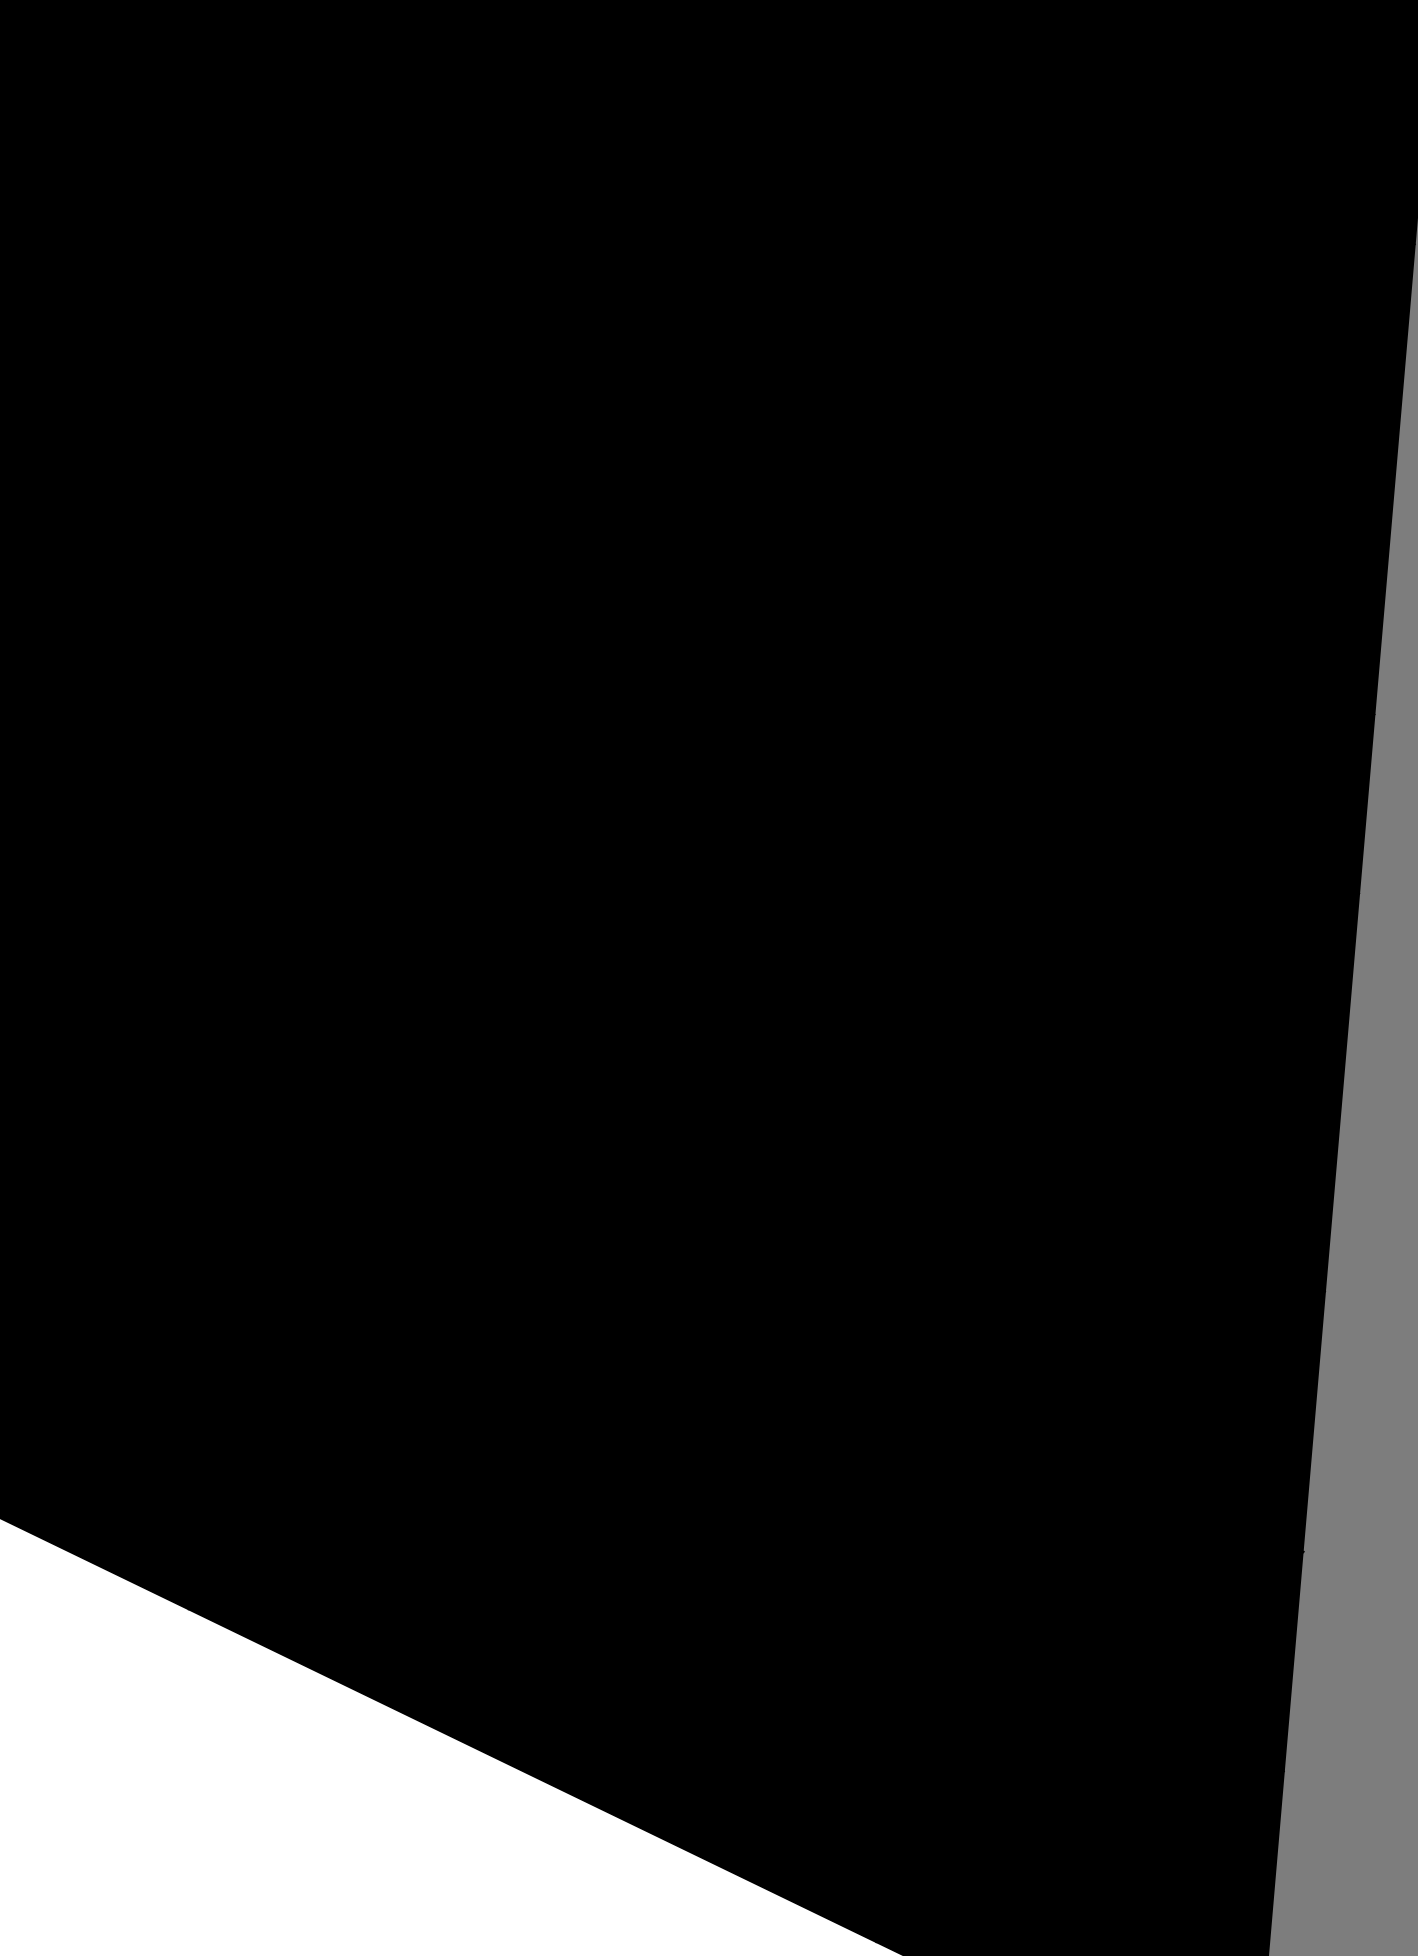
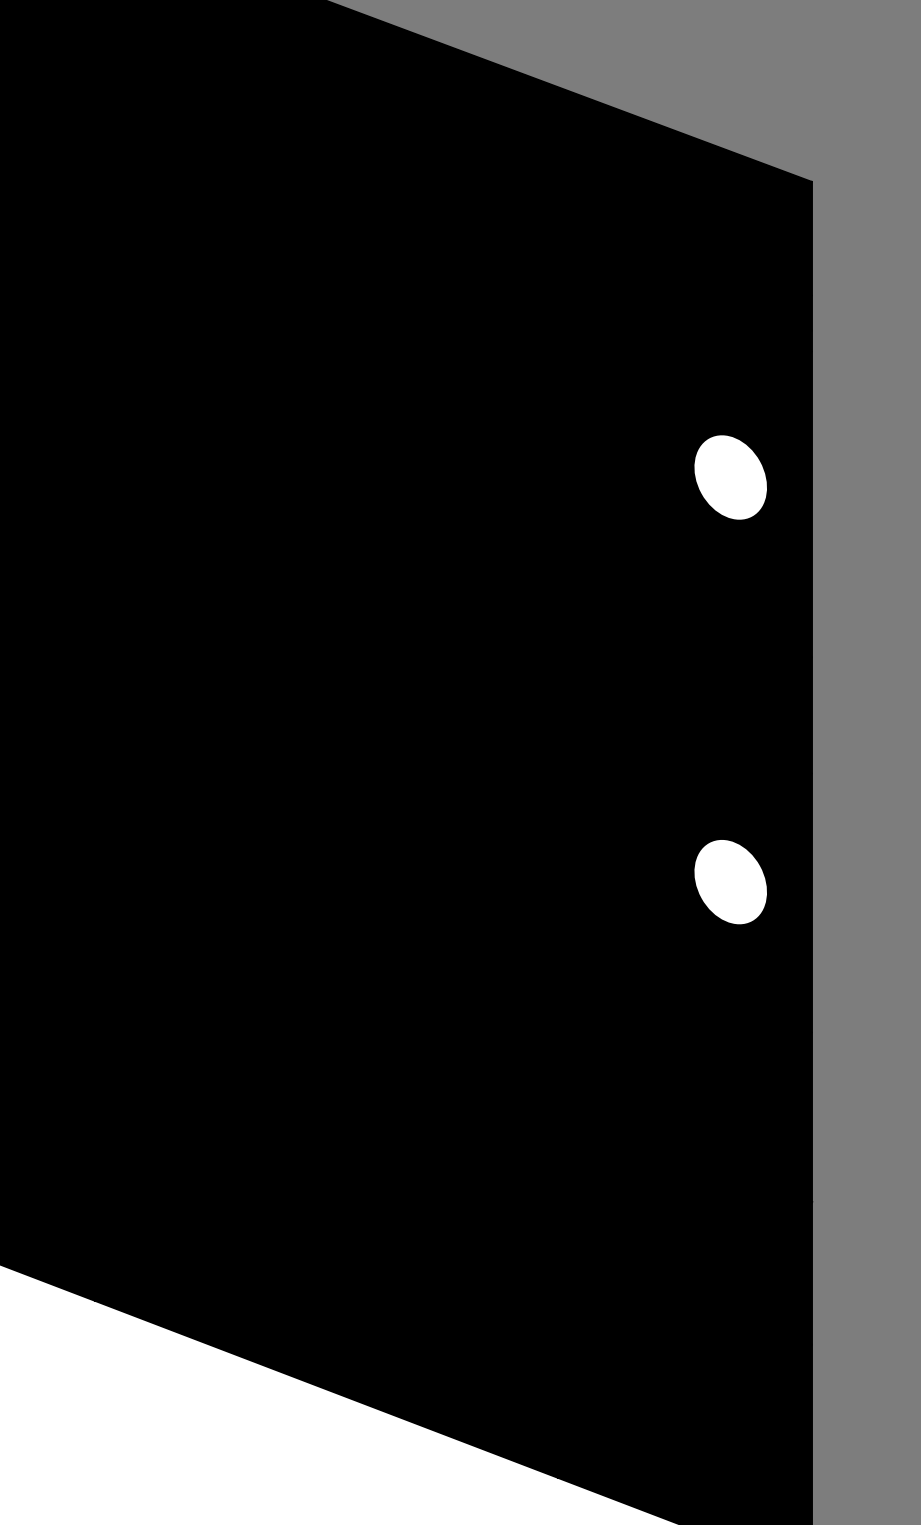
fill: (1273, 427) -> (730, 477), removed
fill: (1220, 1048) -> (730, 881), removed

